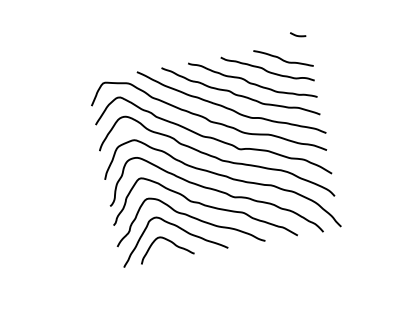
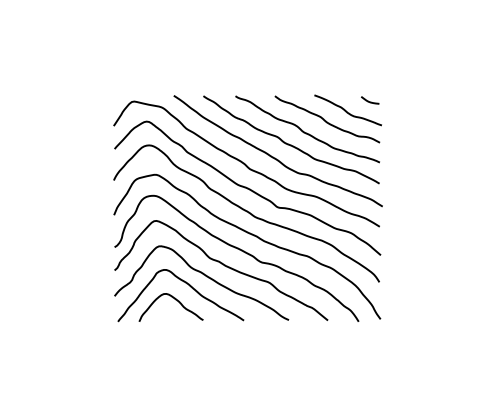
curve: (298, 35) -> (370, 101), moved

